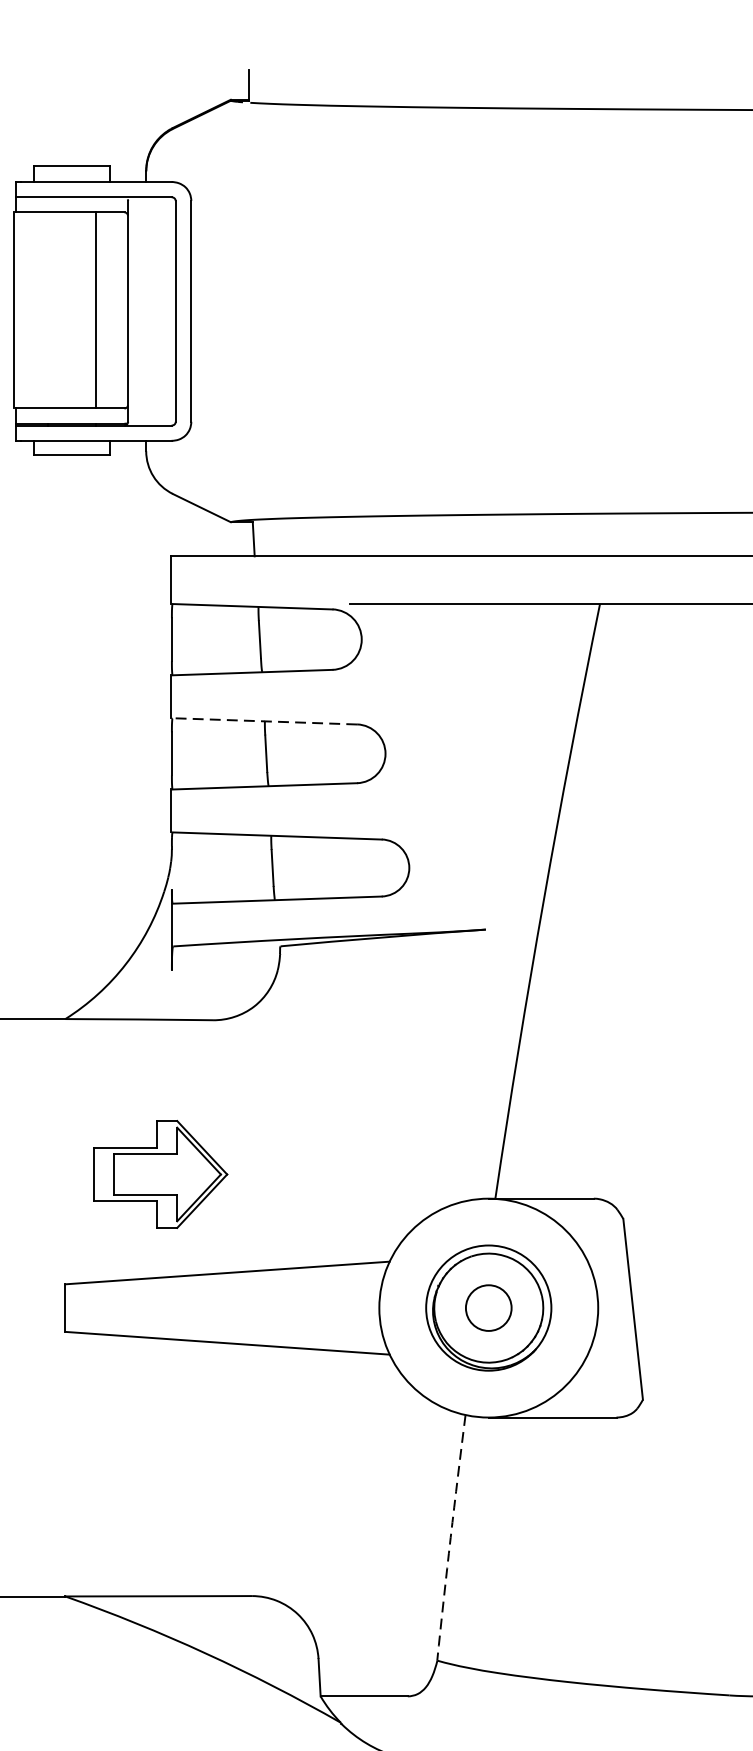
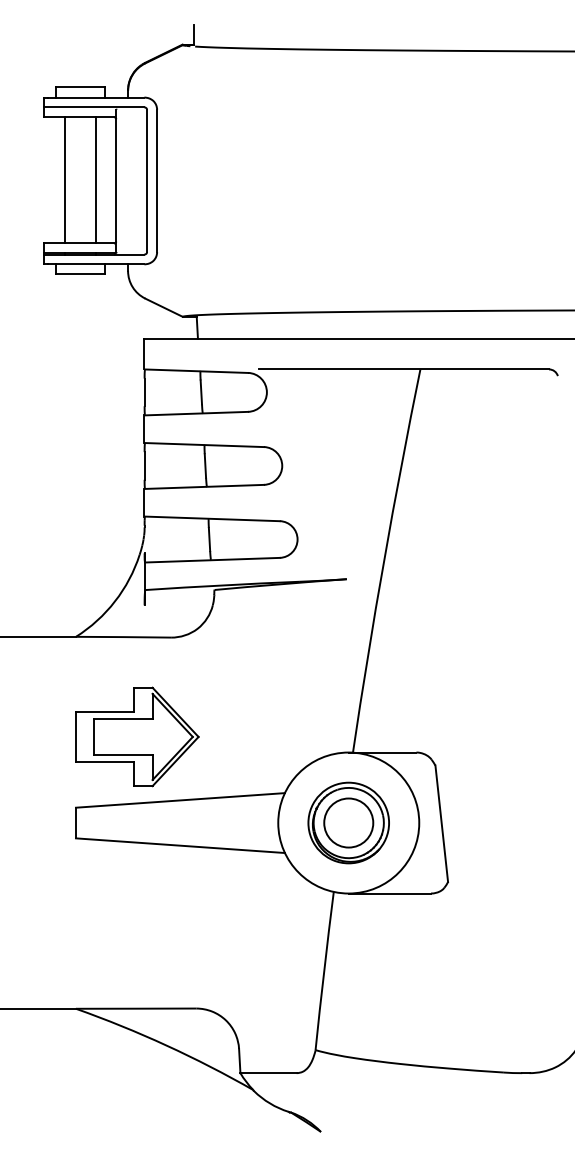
line: (13, 310) -> (64, 180), moved
line: (264, 722) -> (204, 445), dashed -> solid
part: (160, 1173) -> (137, 736), size x1.43
circle: (488, 1307) -> (348, 822), size x1.67
arc: (451, 1538) -> (324, 971), dashed -> solid

